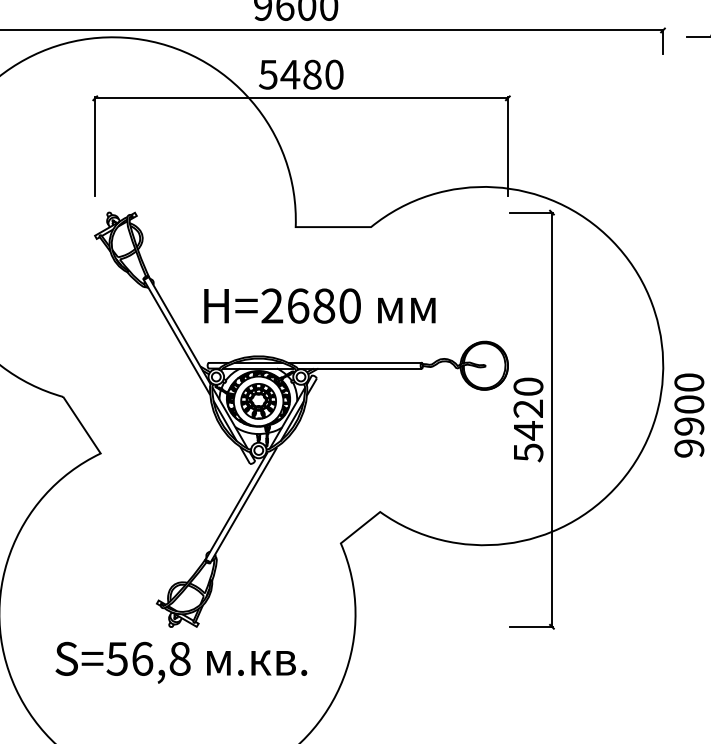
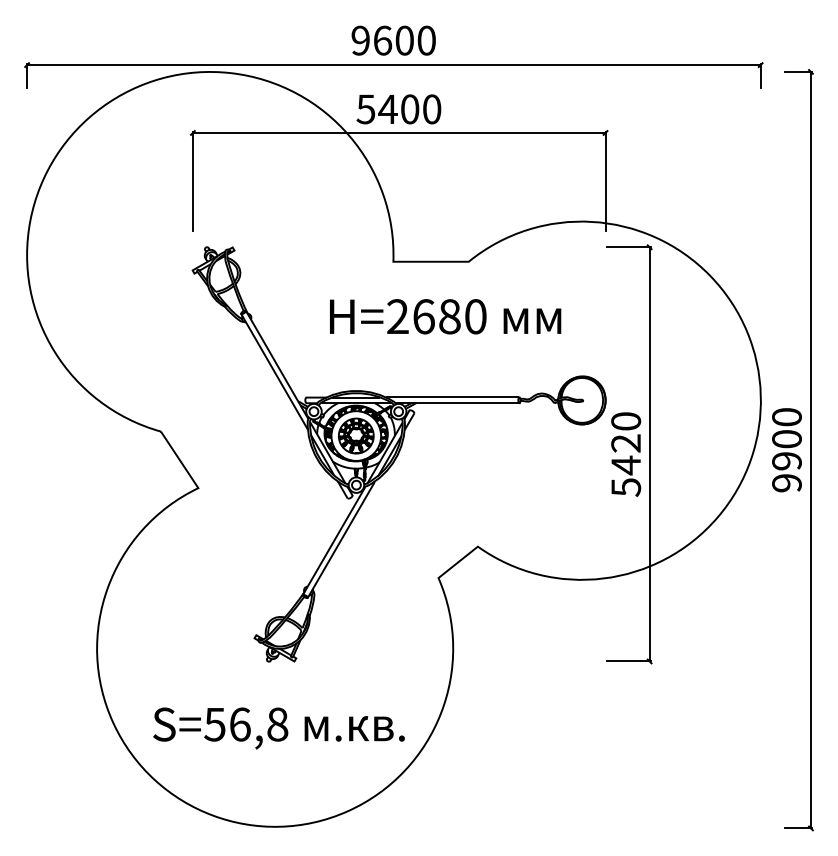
text: (312, 74) -> (410, 109), 5480 -> 5400
text: (319, 305) -> (445, 316), moved
text: (180, 662) -> (278, 728), moved

